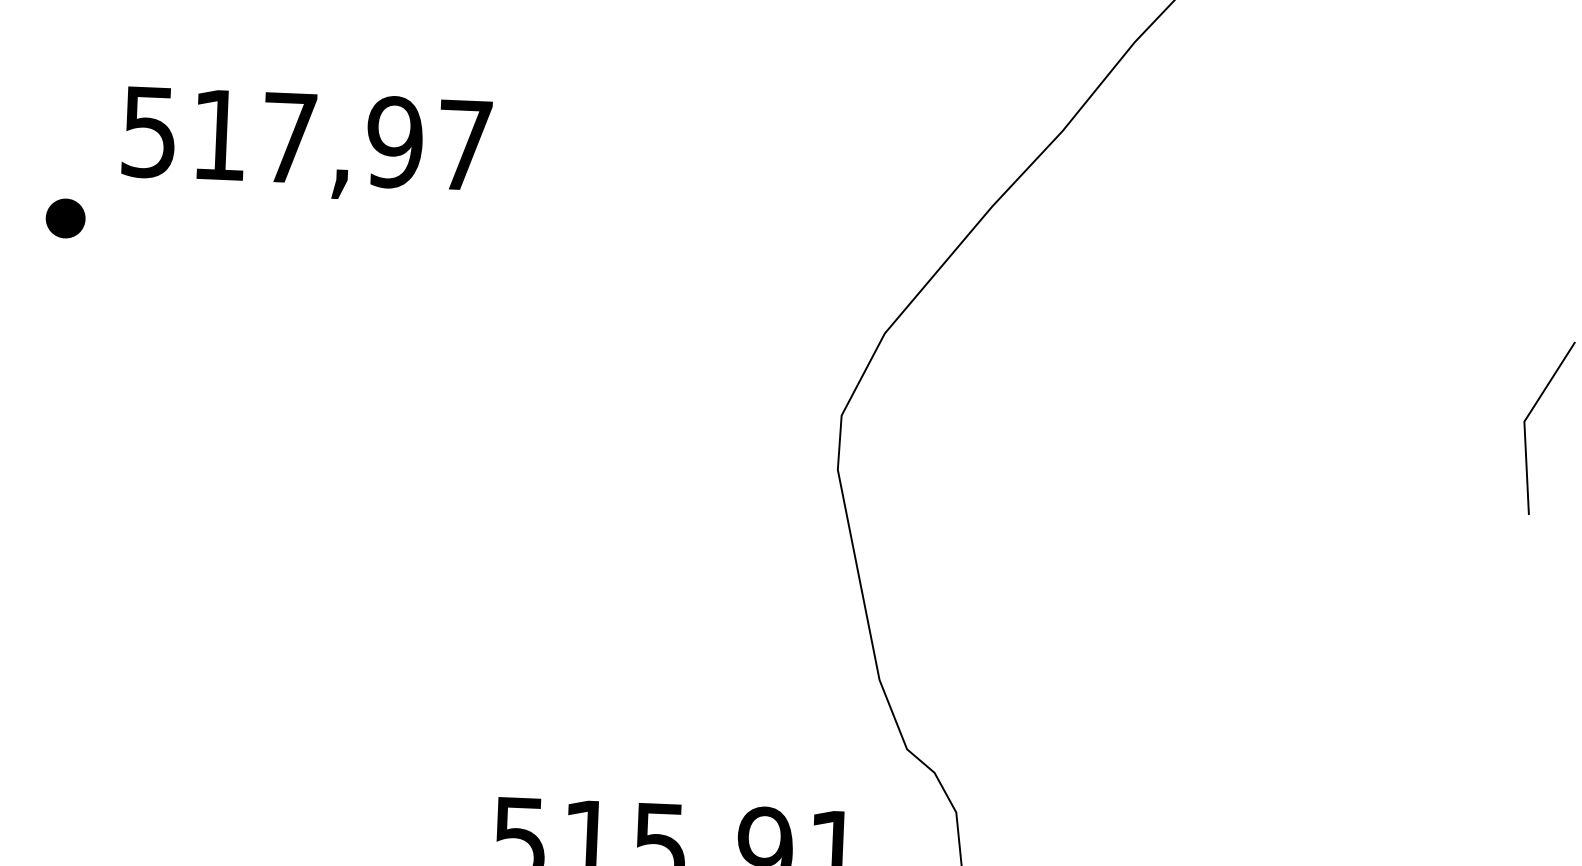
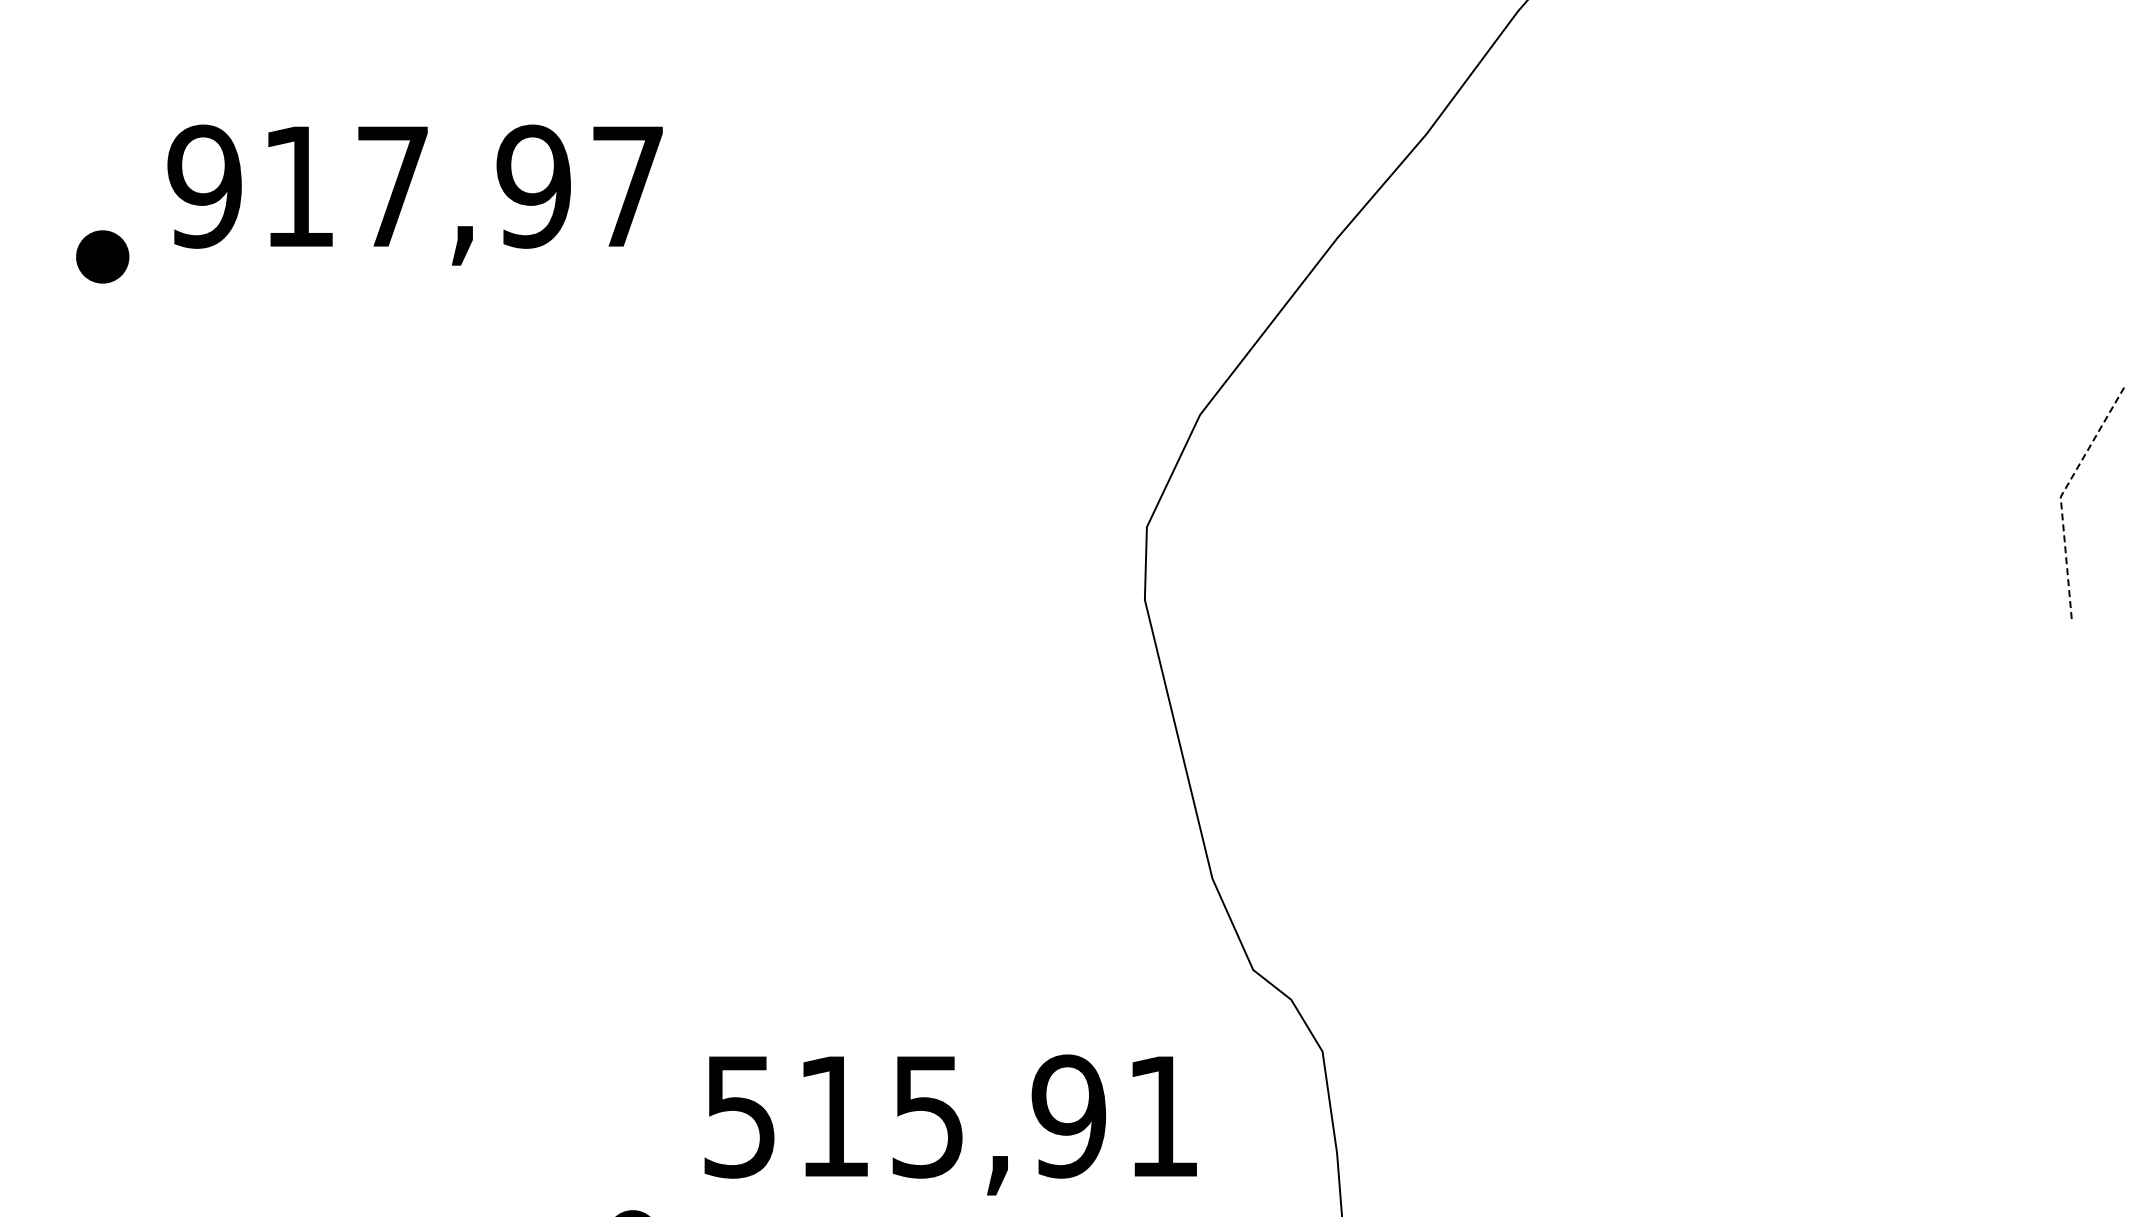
text: (149, 131) -> (204, 186), 517,97 -> 917,97
part: (65, 218) -> (102, 256), moved
line: (1524, 421) -> (2060, 496), solid -> dashed

